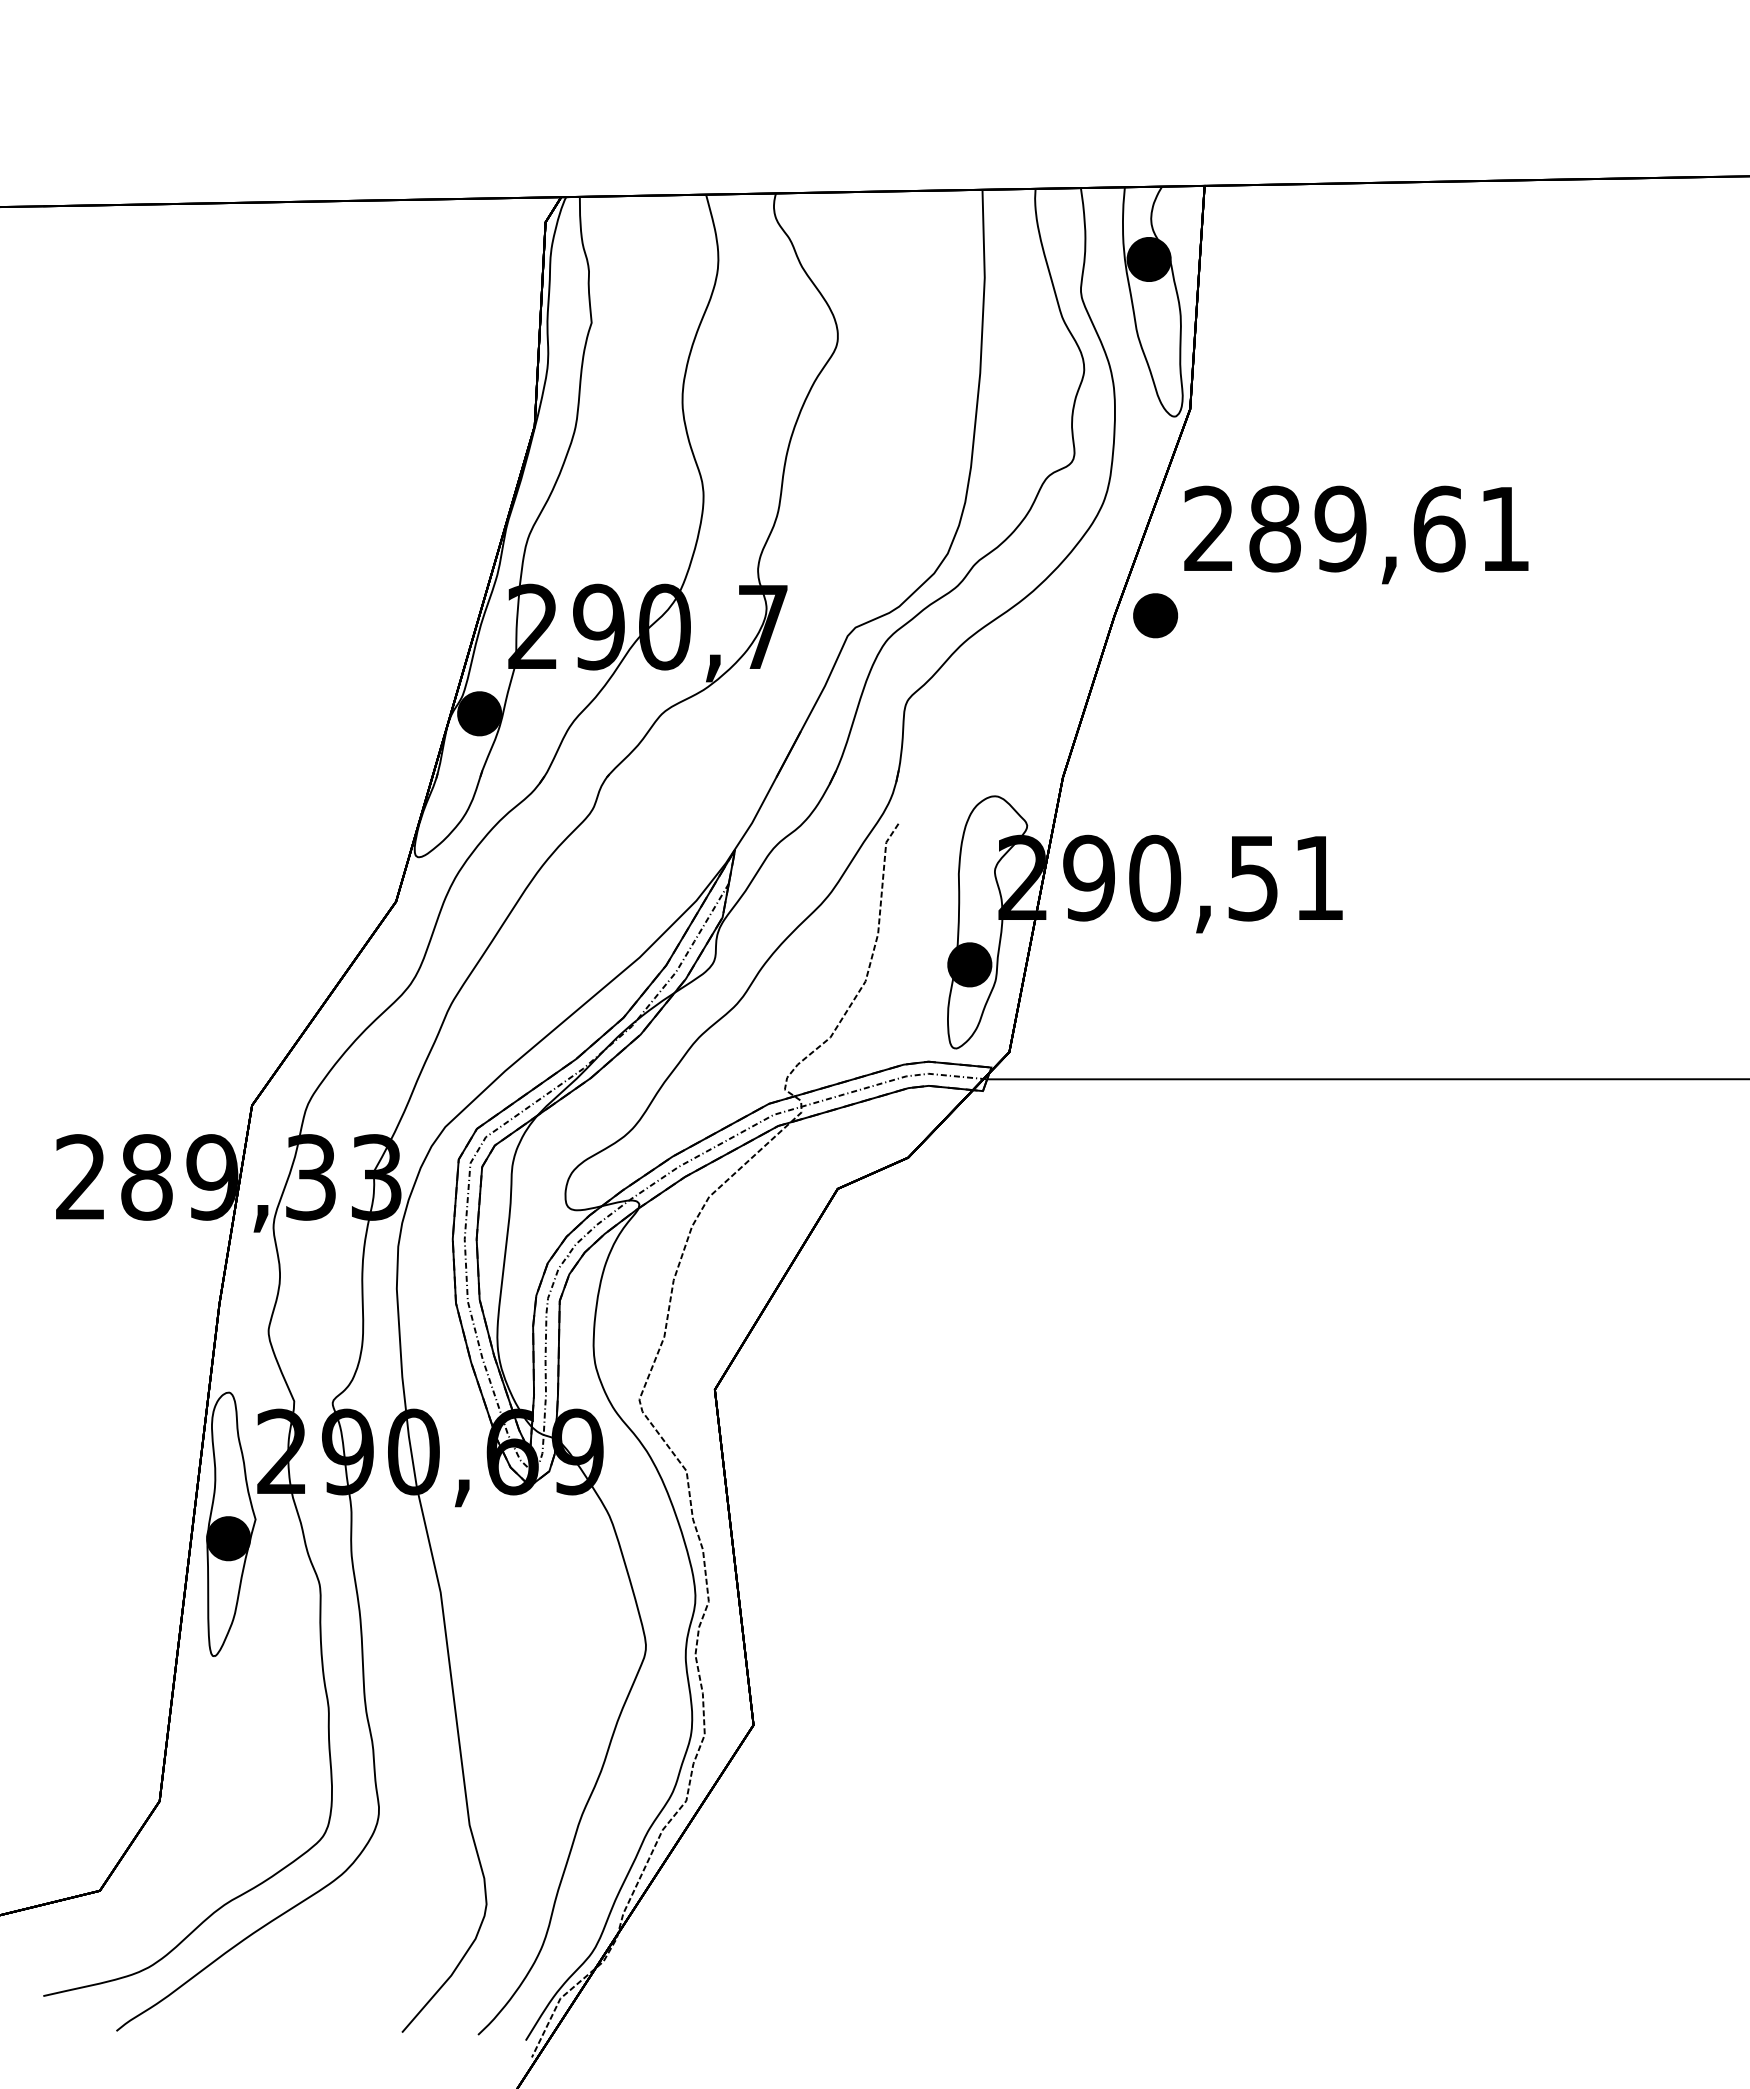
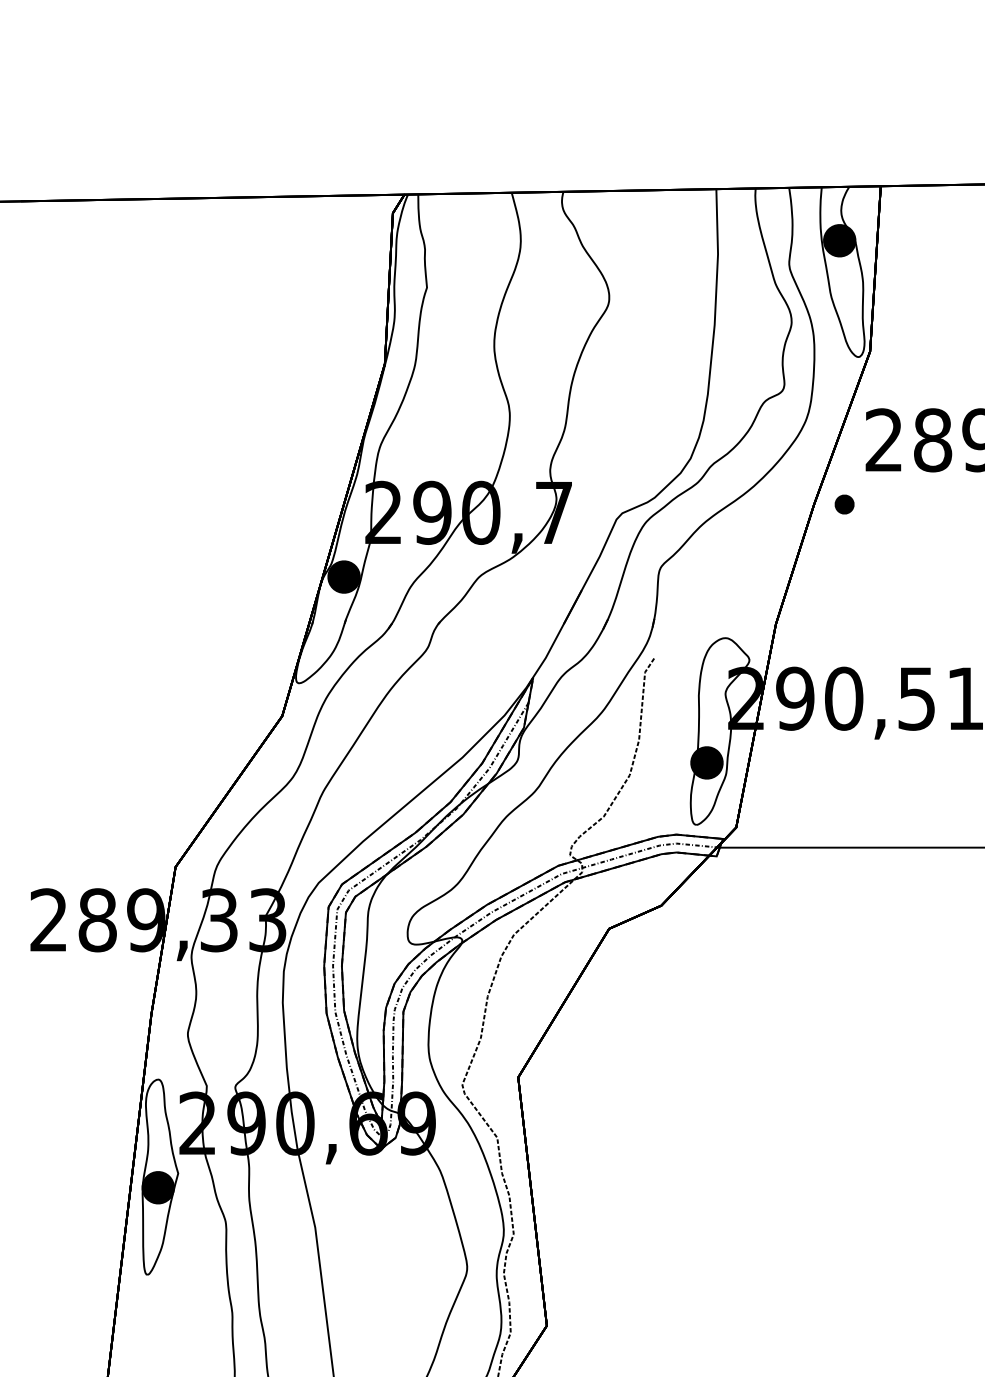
part: (1155, 615) -> (844, 504), size x0.6

